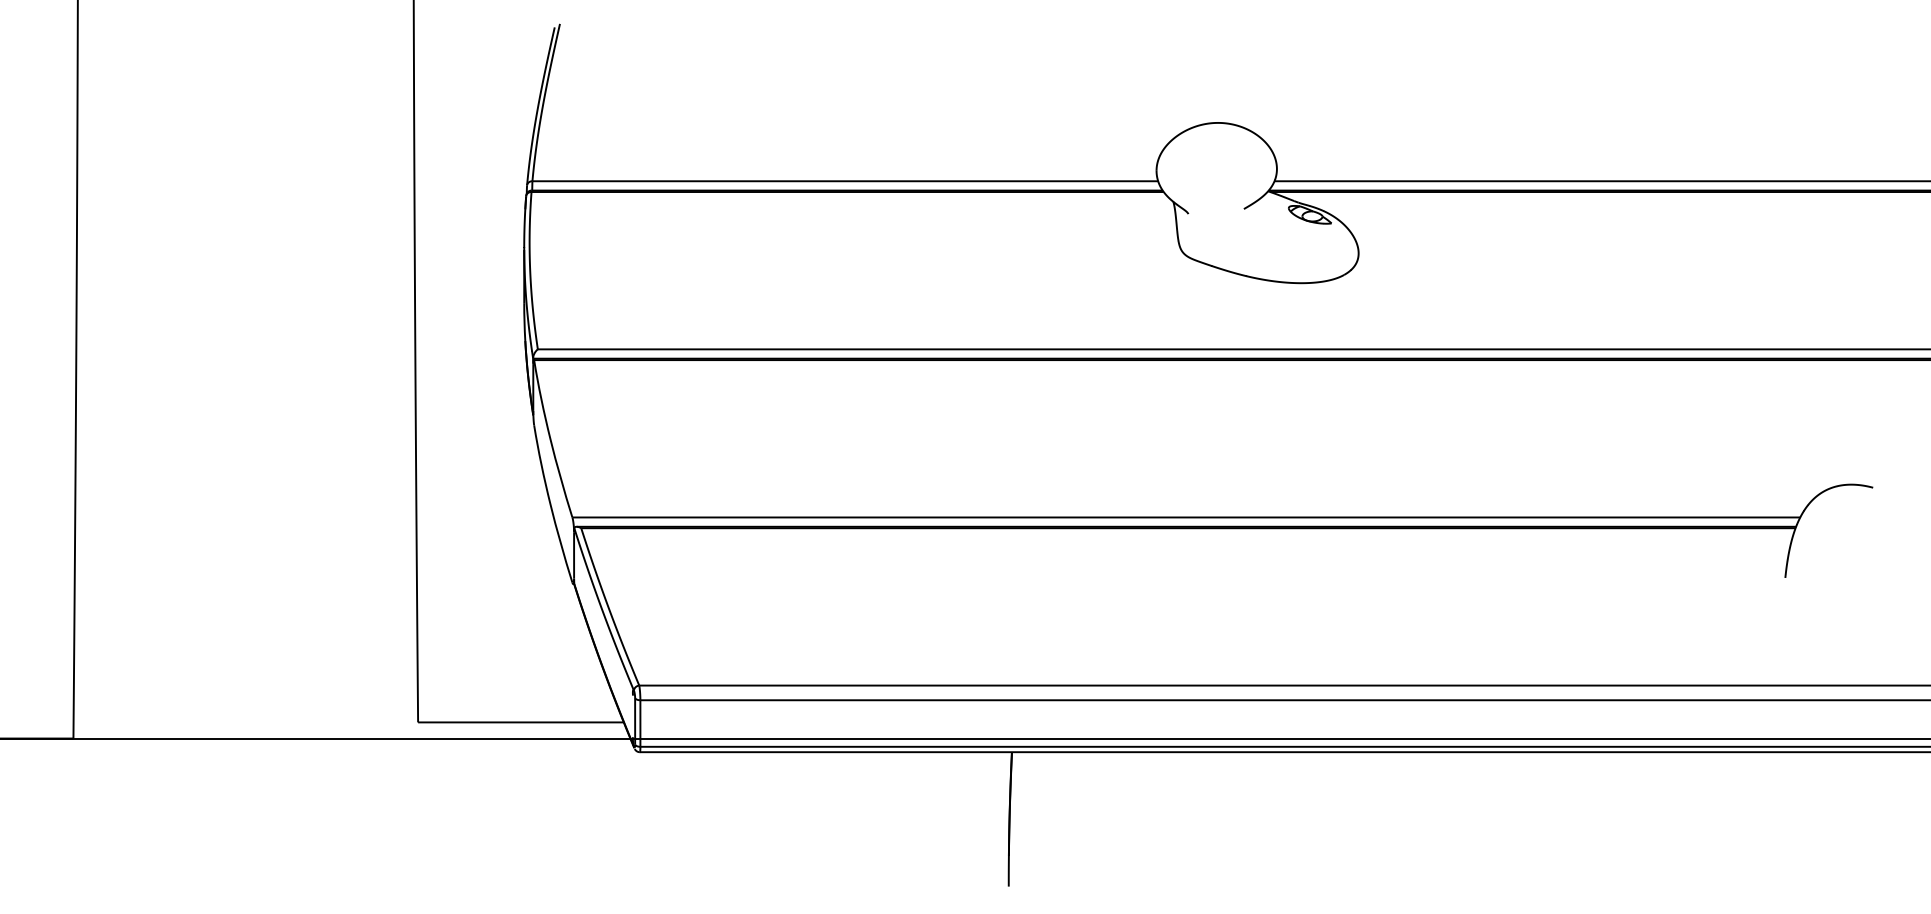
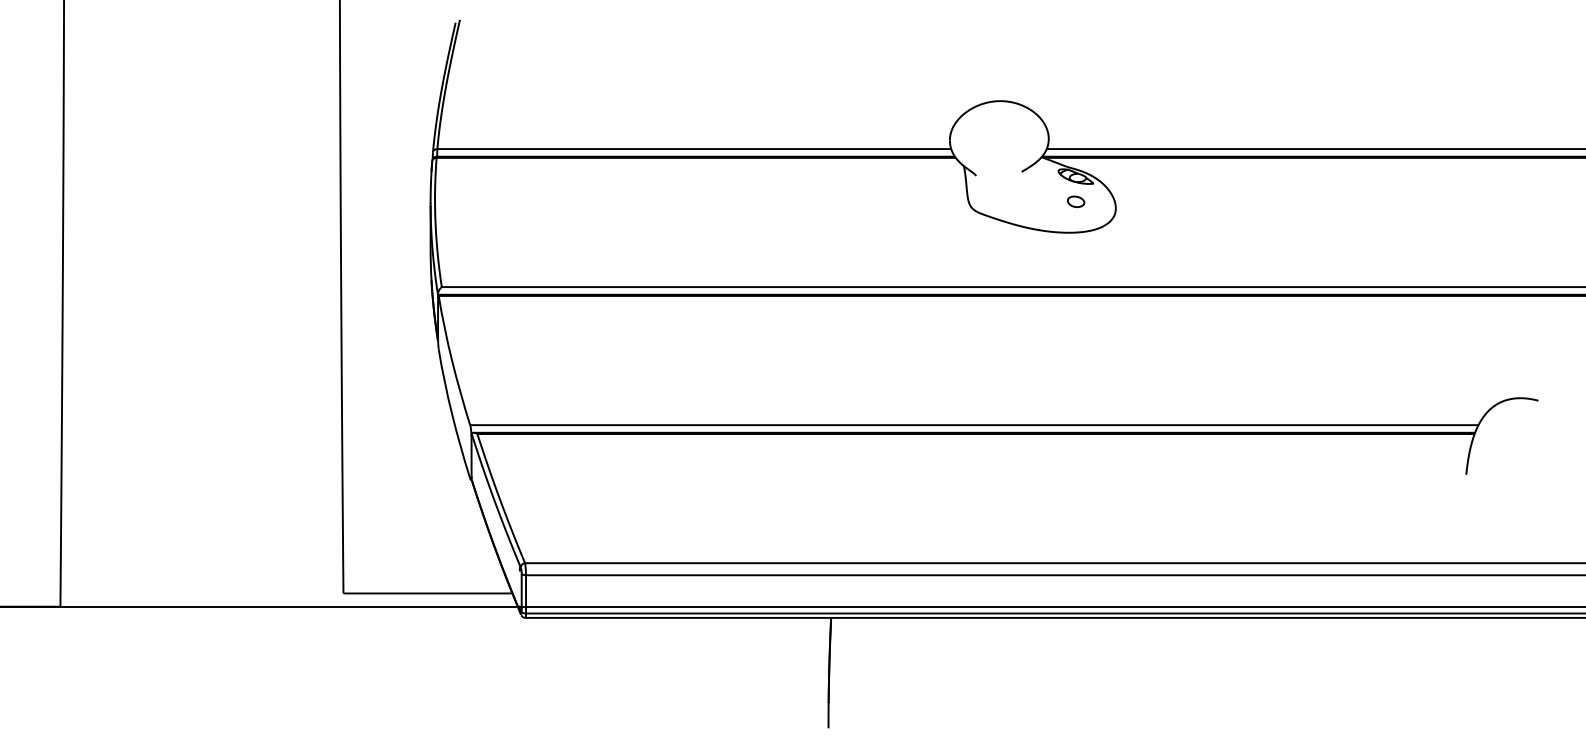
part: (1310, 245) -> (1076, 201), added

